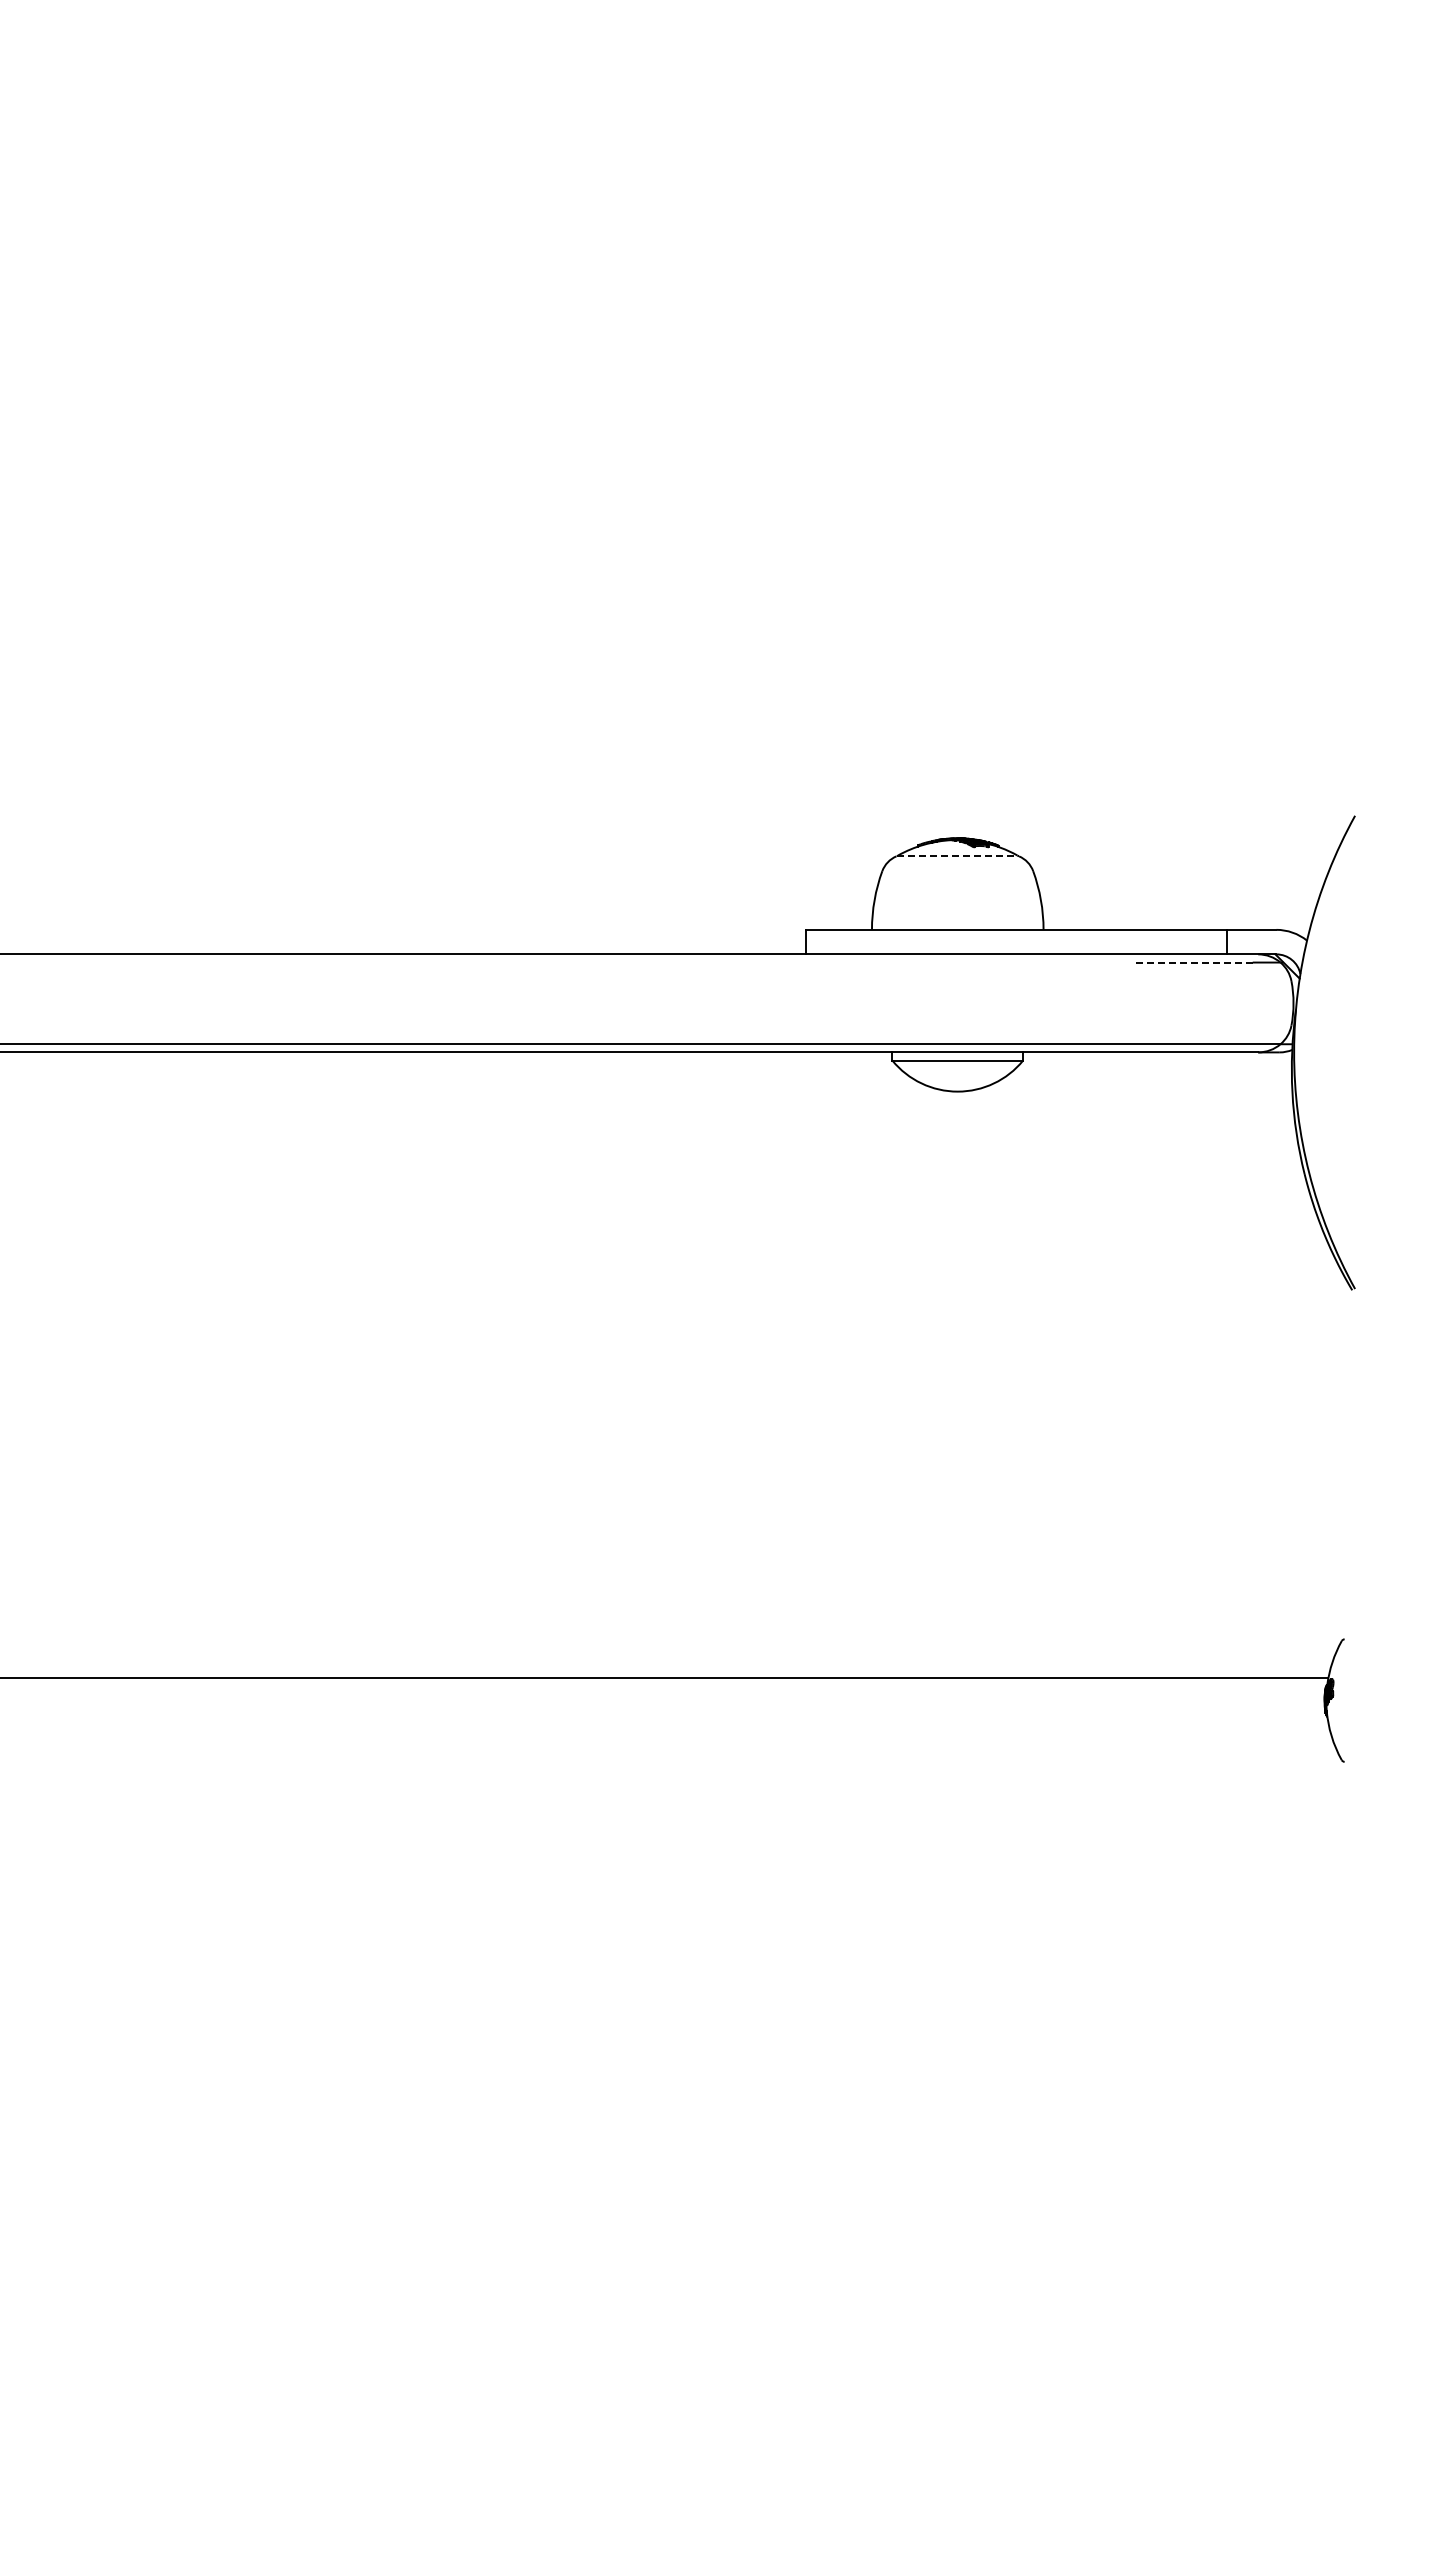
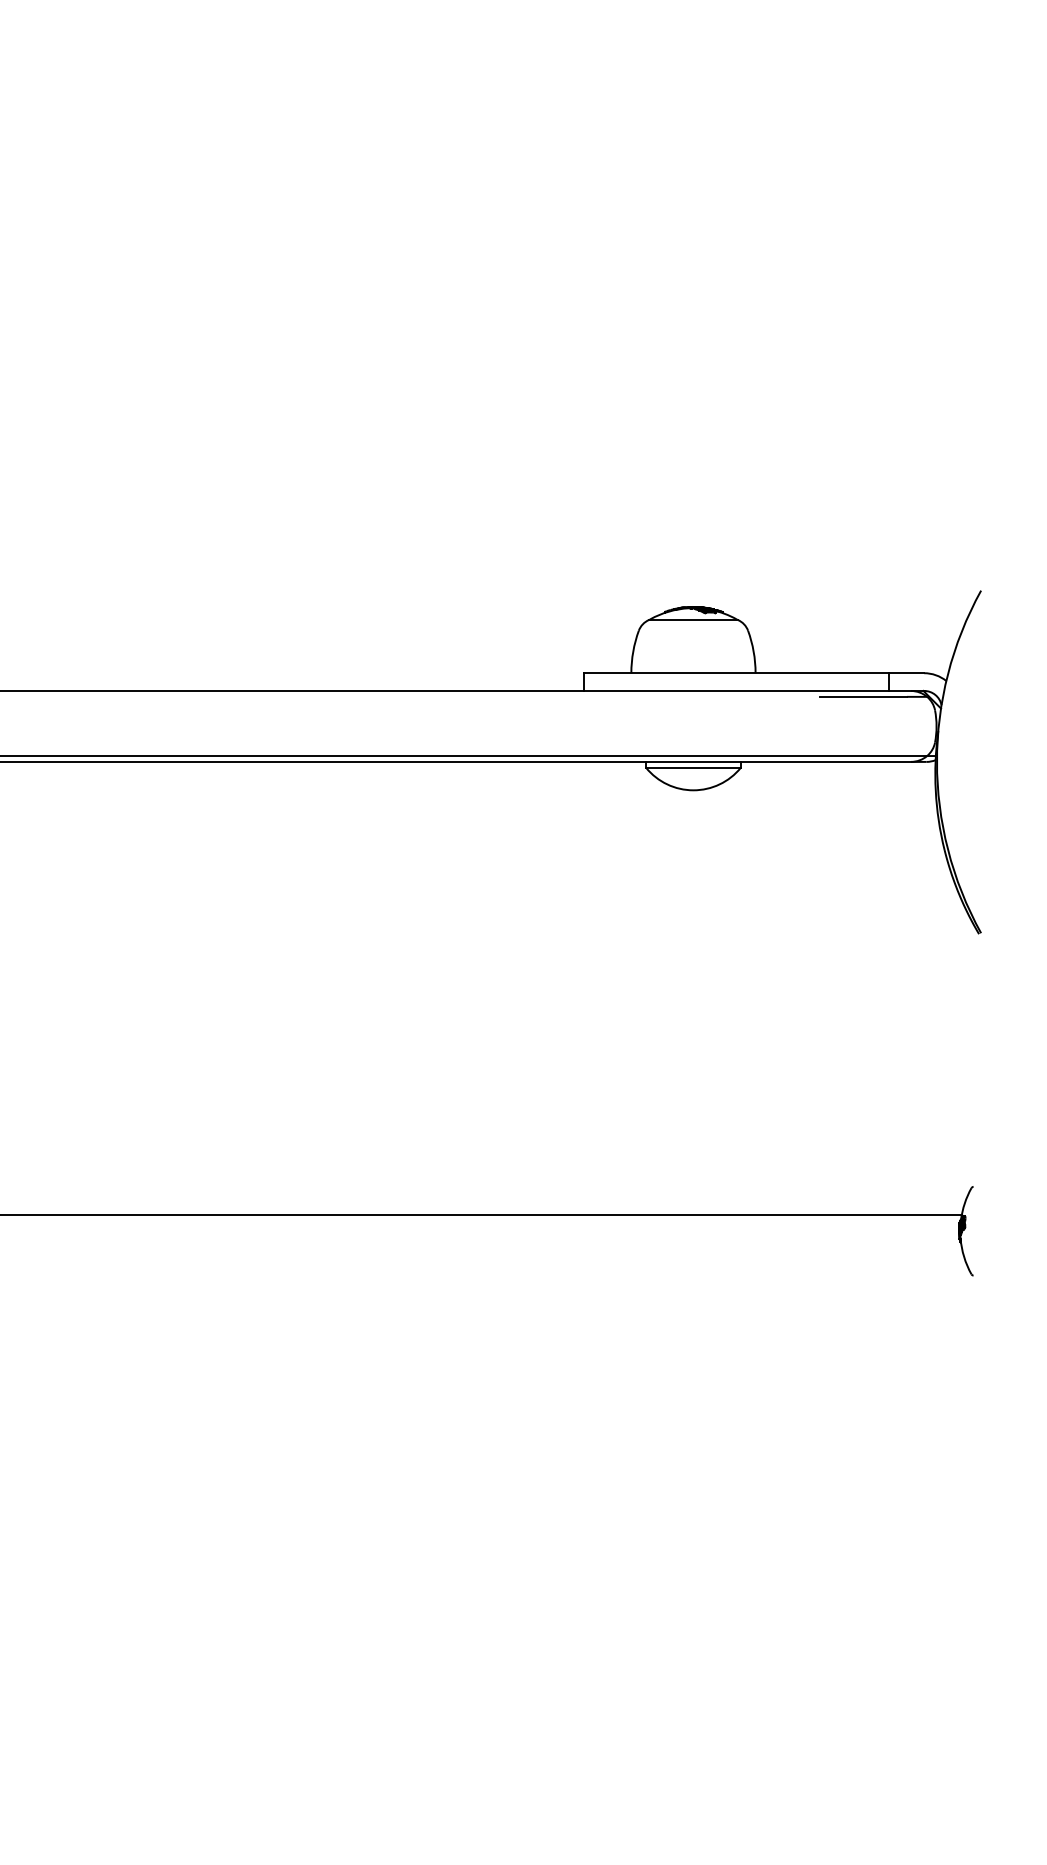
line: (958, 856) -> (694, 620), dashed -> solid
line: (1192, 962) -> (863, 696), dashed -> solid

